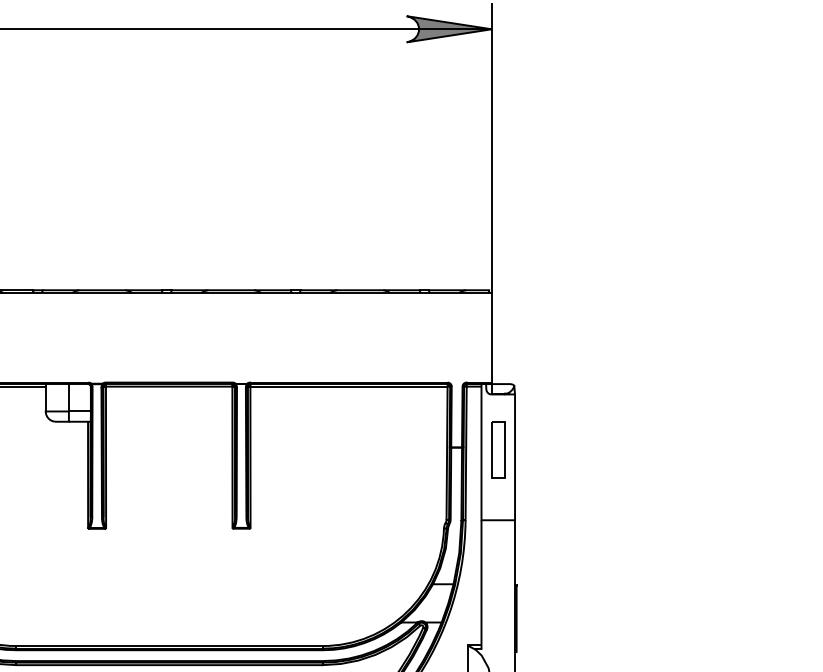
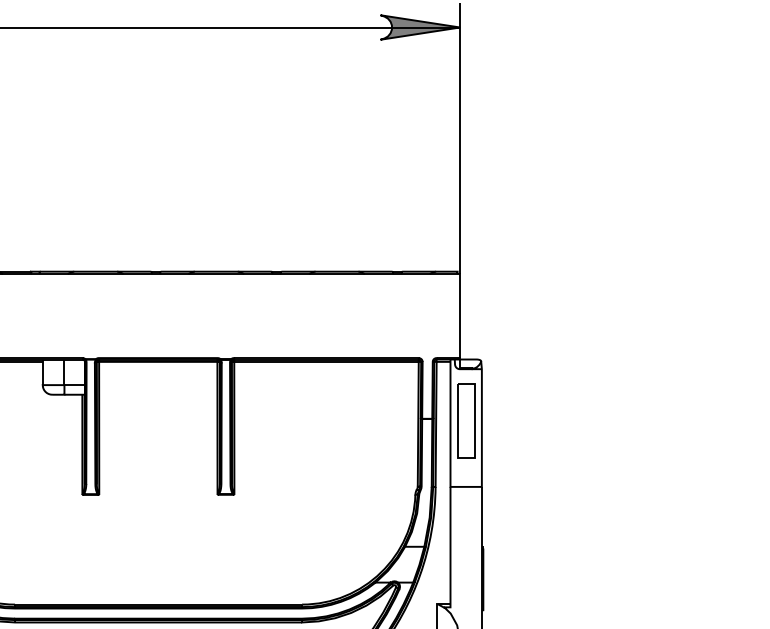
part: (498, 449) -> (466, 420), size x1.4

